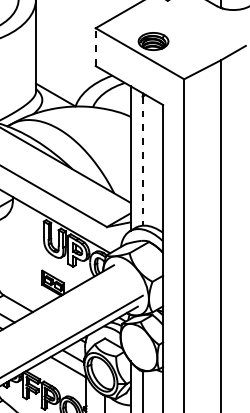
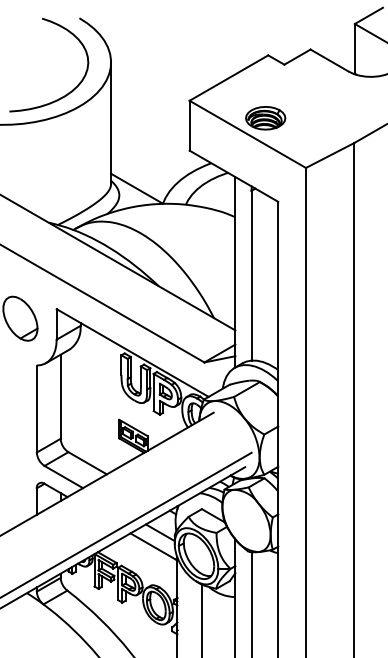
line: (95, 47) -> (189, 125), dashed -> solid
line: (142, 160) -> (251, 275), dashed -> solid

